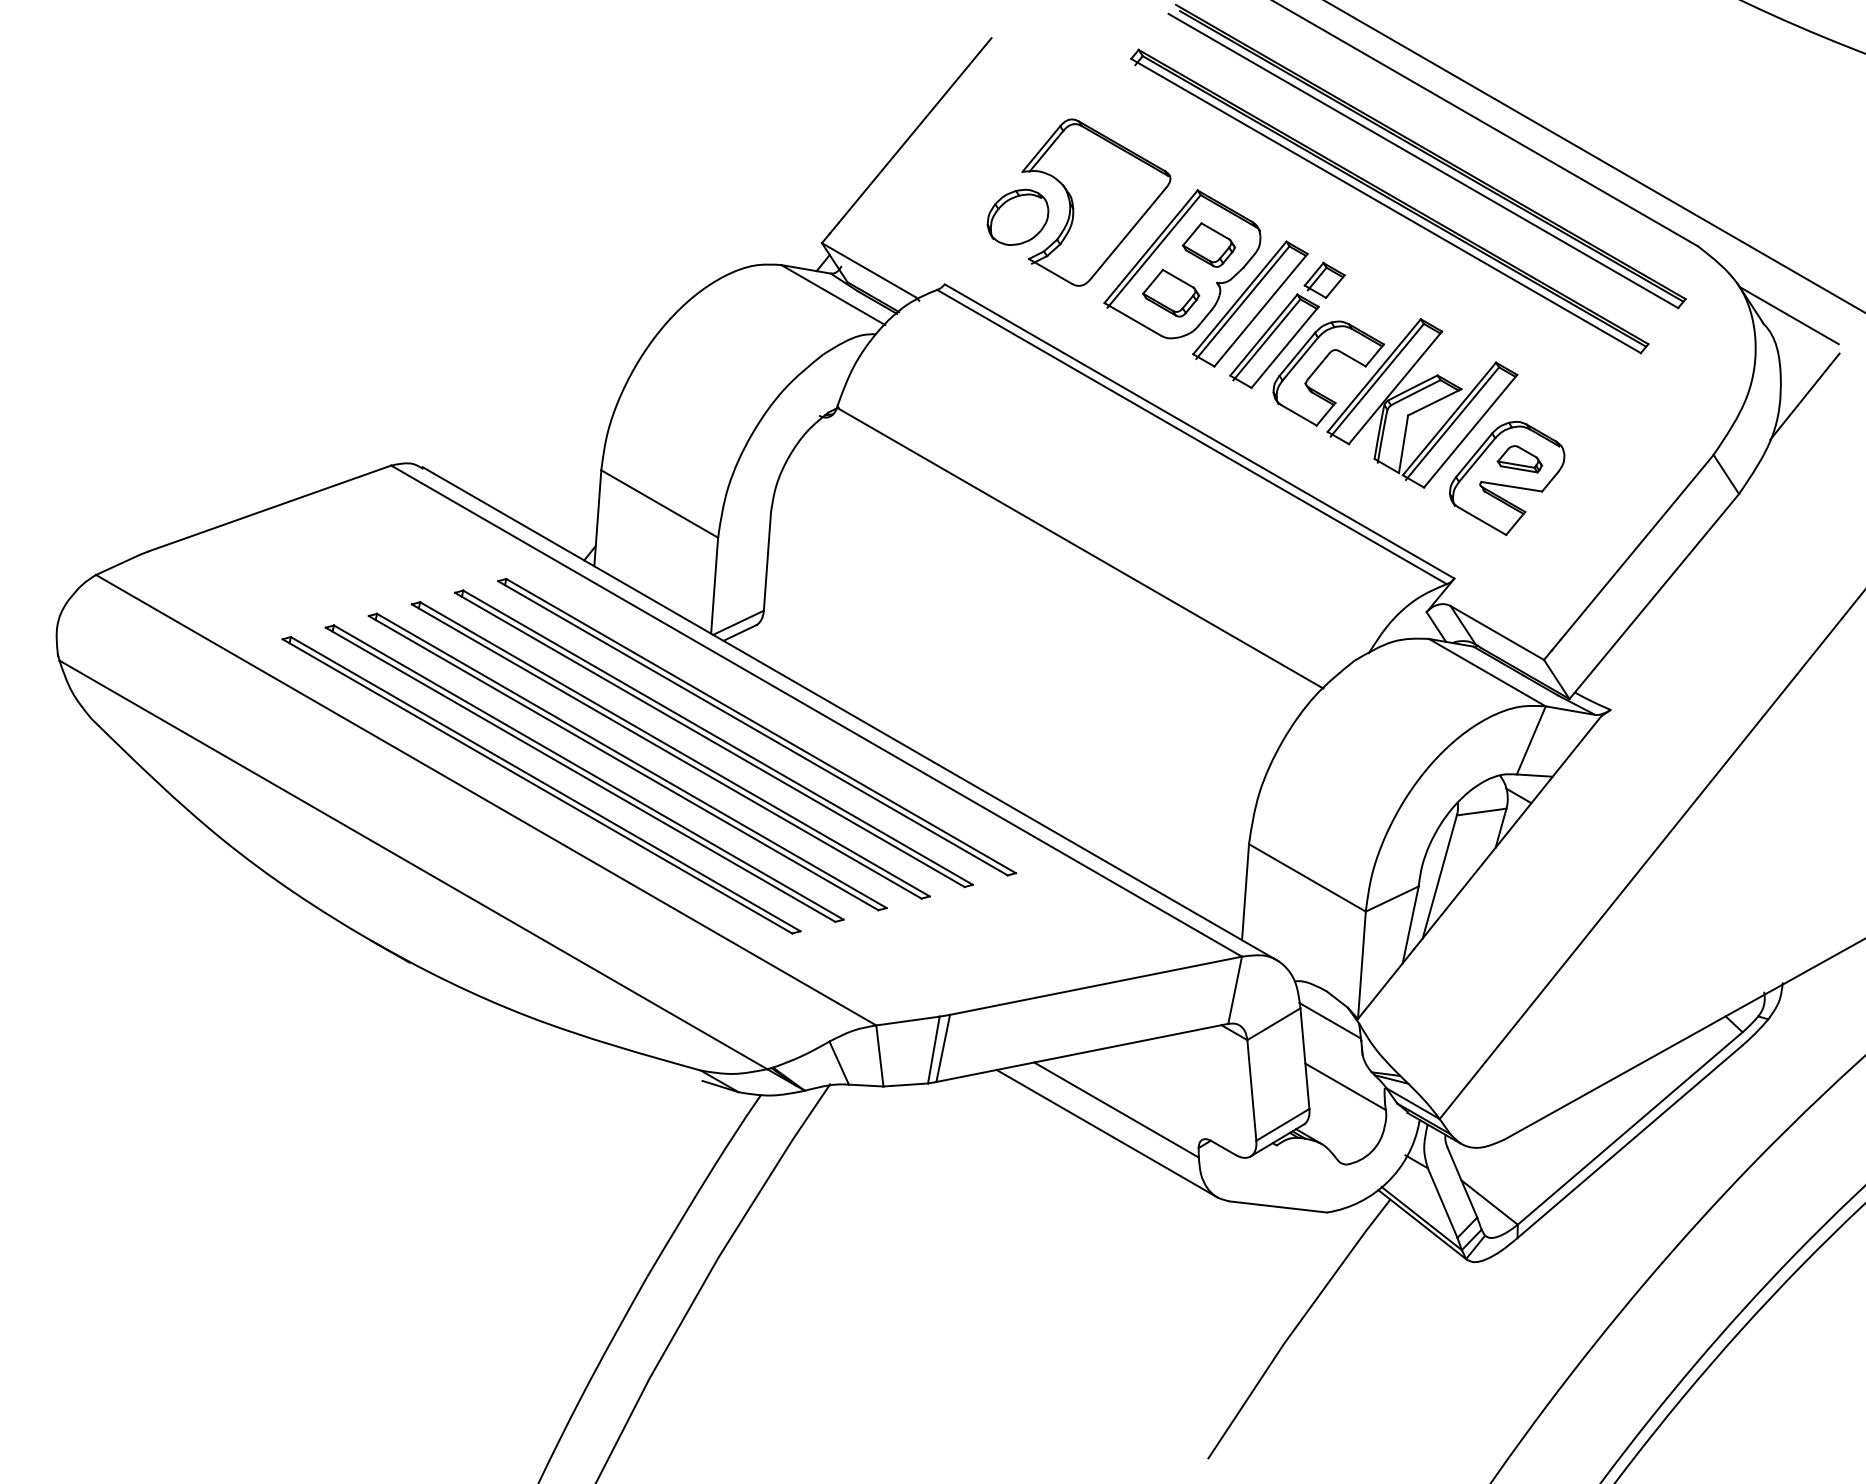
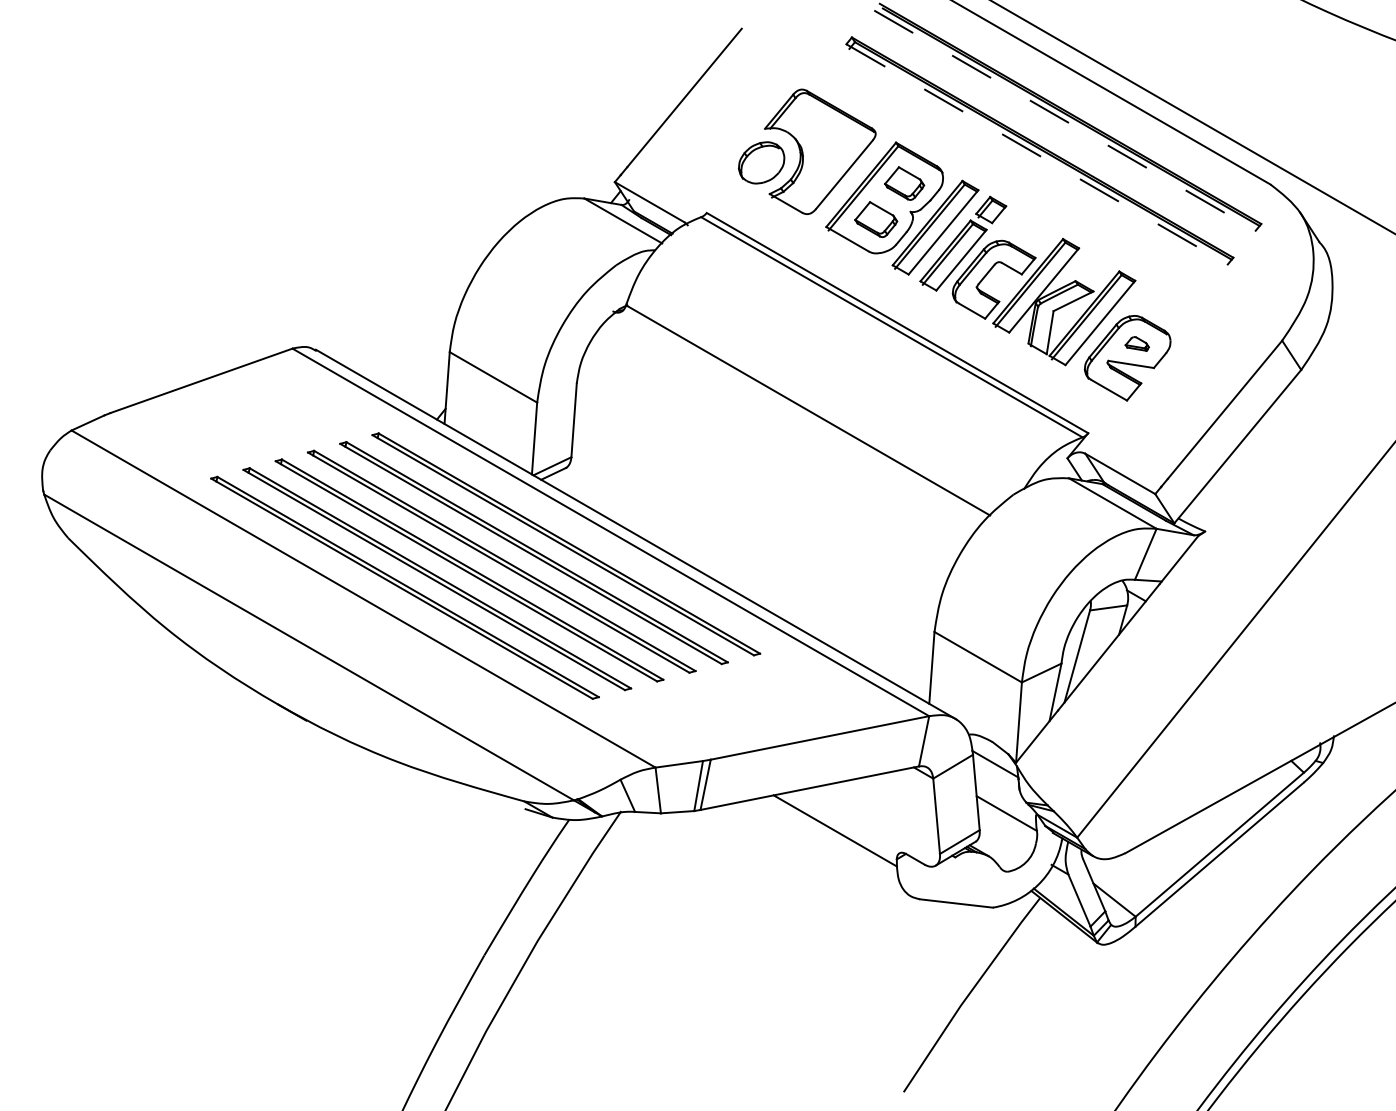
line: (1423, 161) -> (1065, 121), solid -> dashed
line: (1386, 206) -> (1037, 154), solid -> dashed
line: (1788, 315) -> (1338, 236), removed
line: (1804, 396) -> (1350, 296), removed
part: (1519, 459) -> (1136, 344), size x0.7
line: (1106, 1133) -> (827, 848), removed

